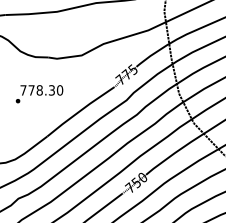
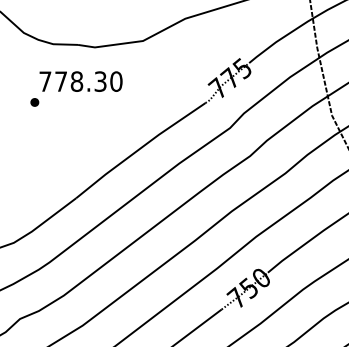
text: (39, 94) -> (76, 89), moved

